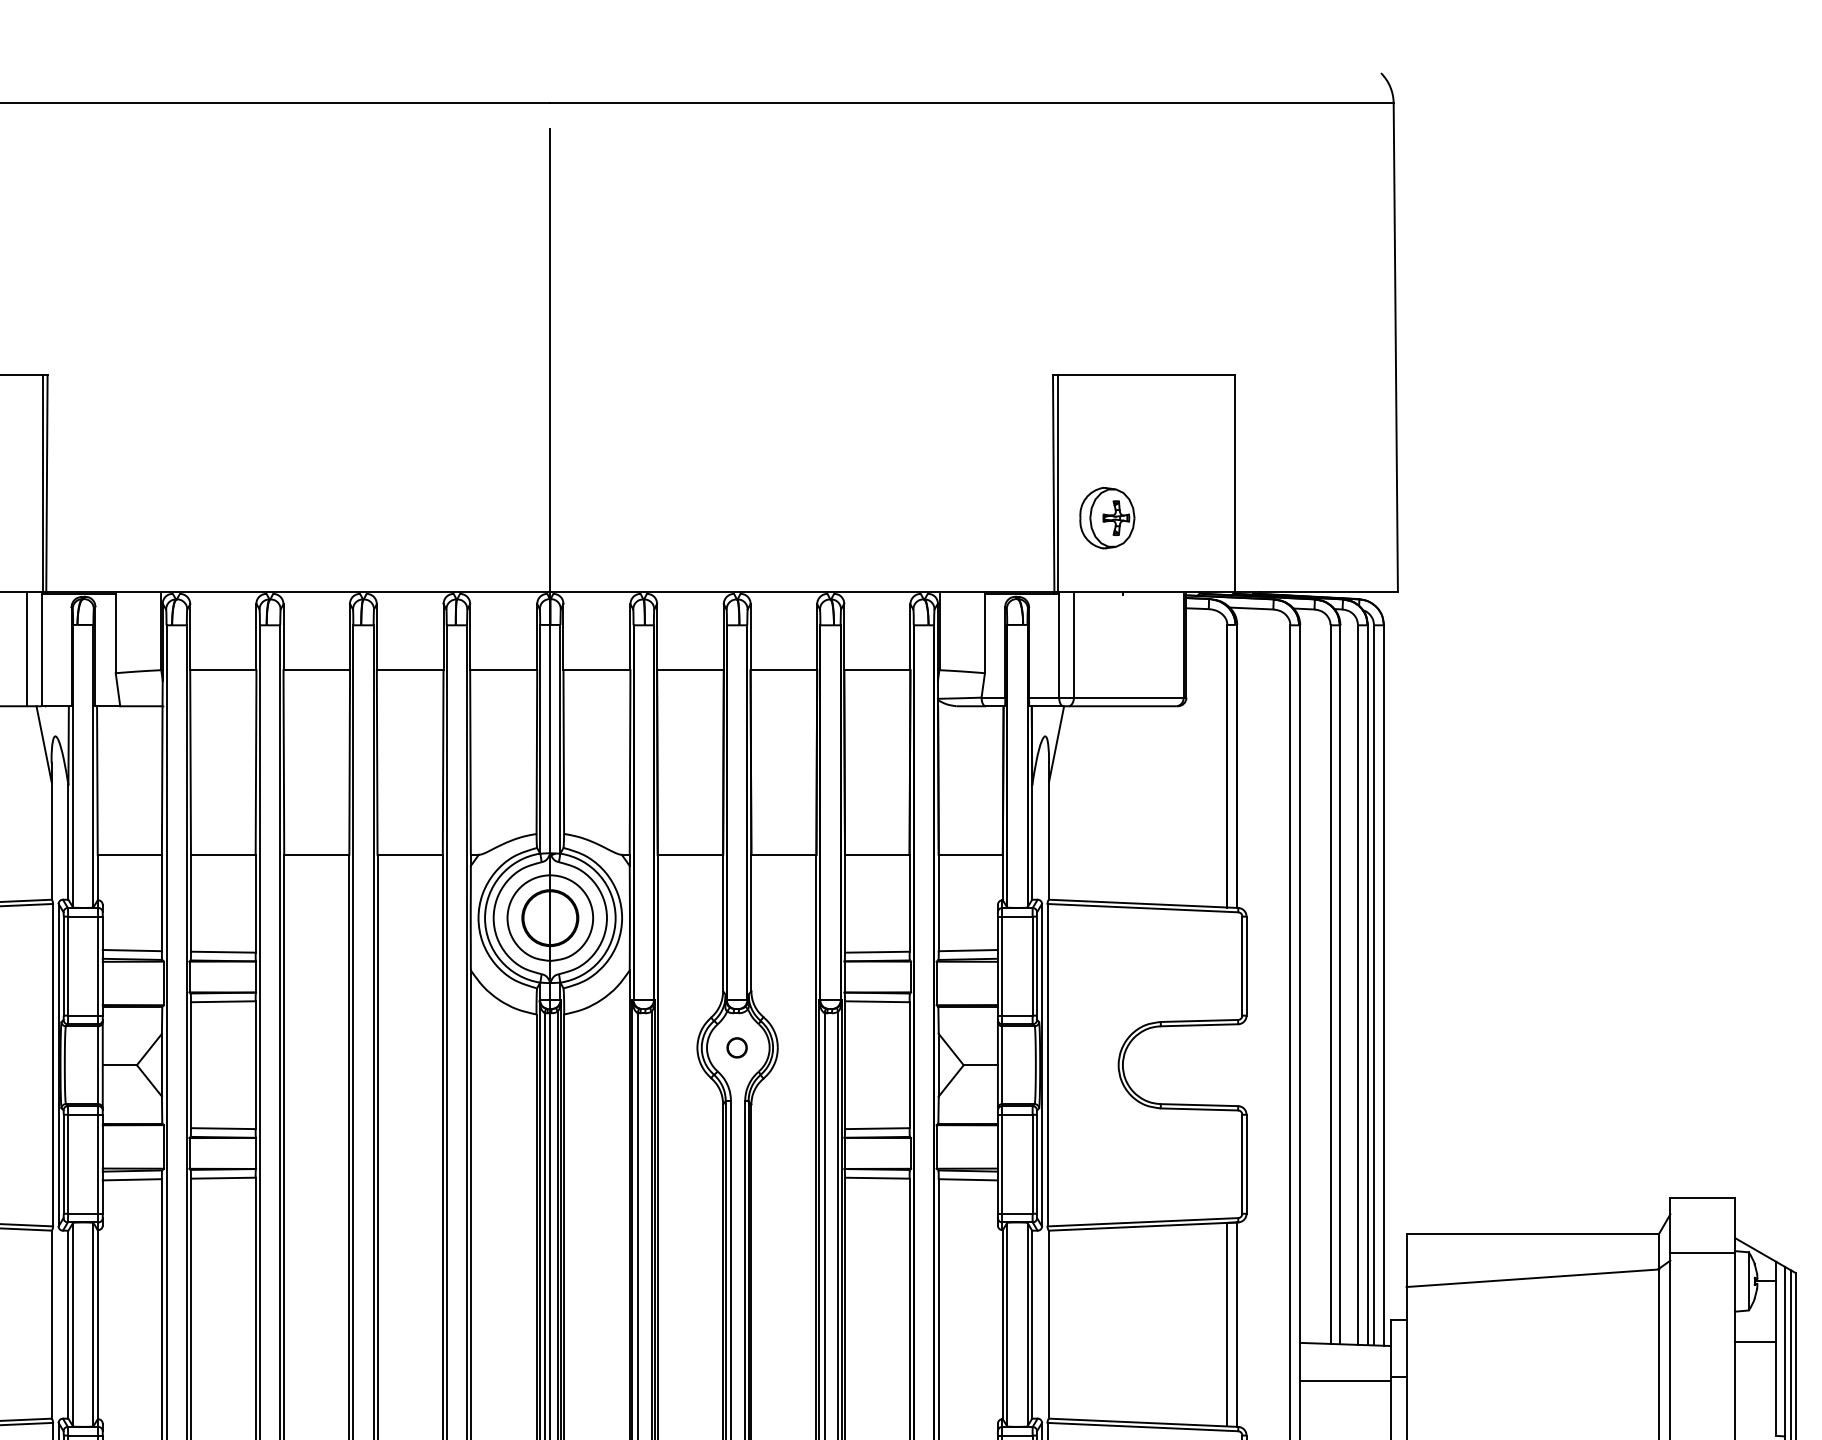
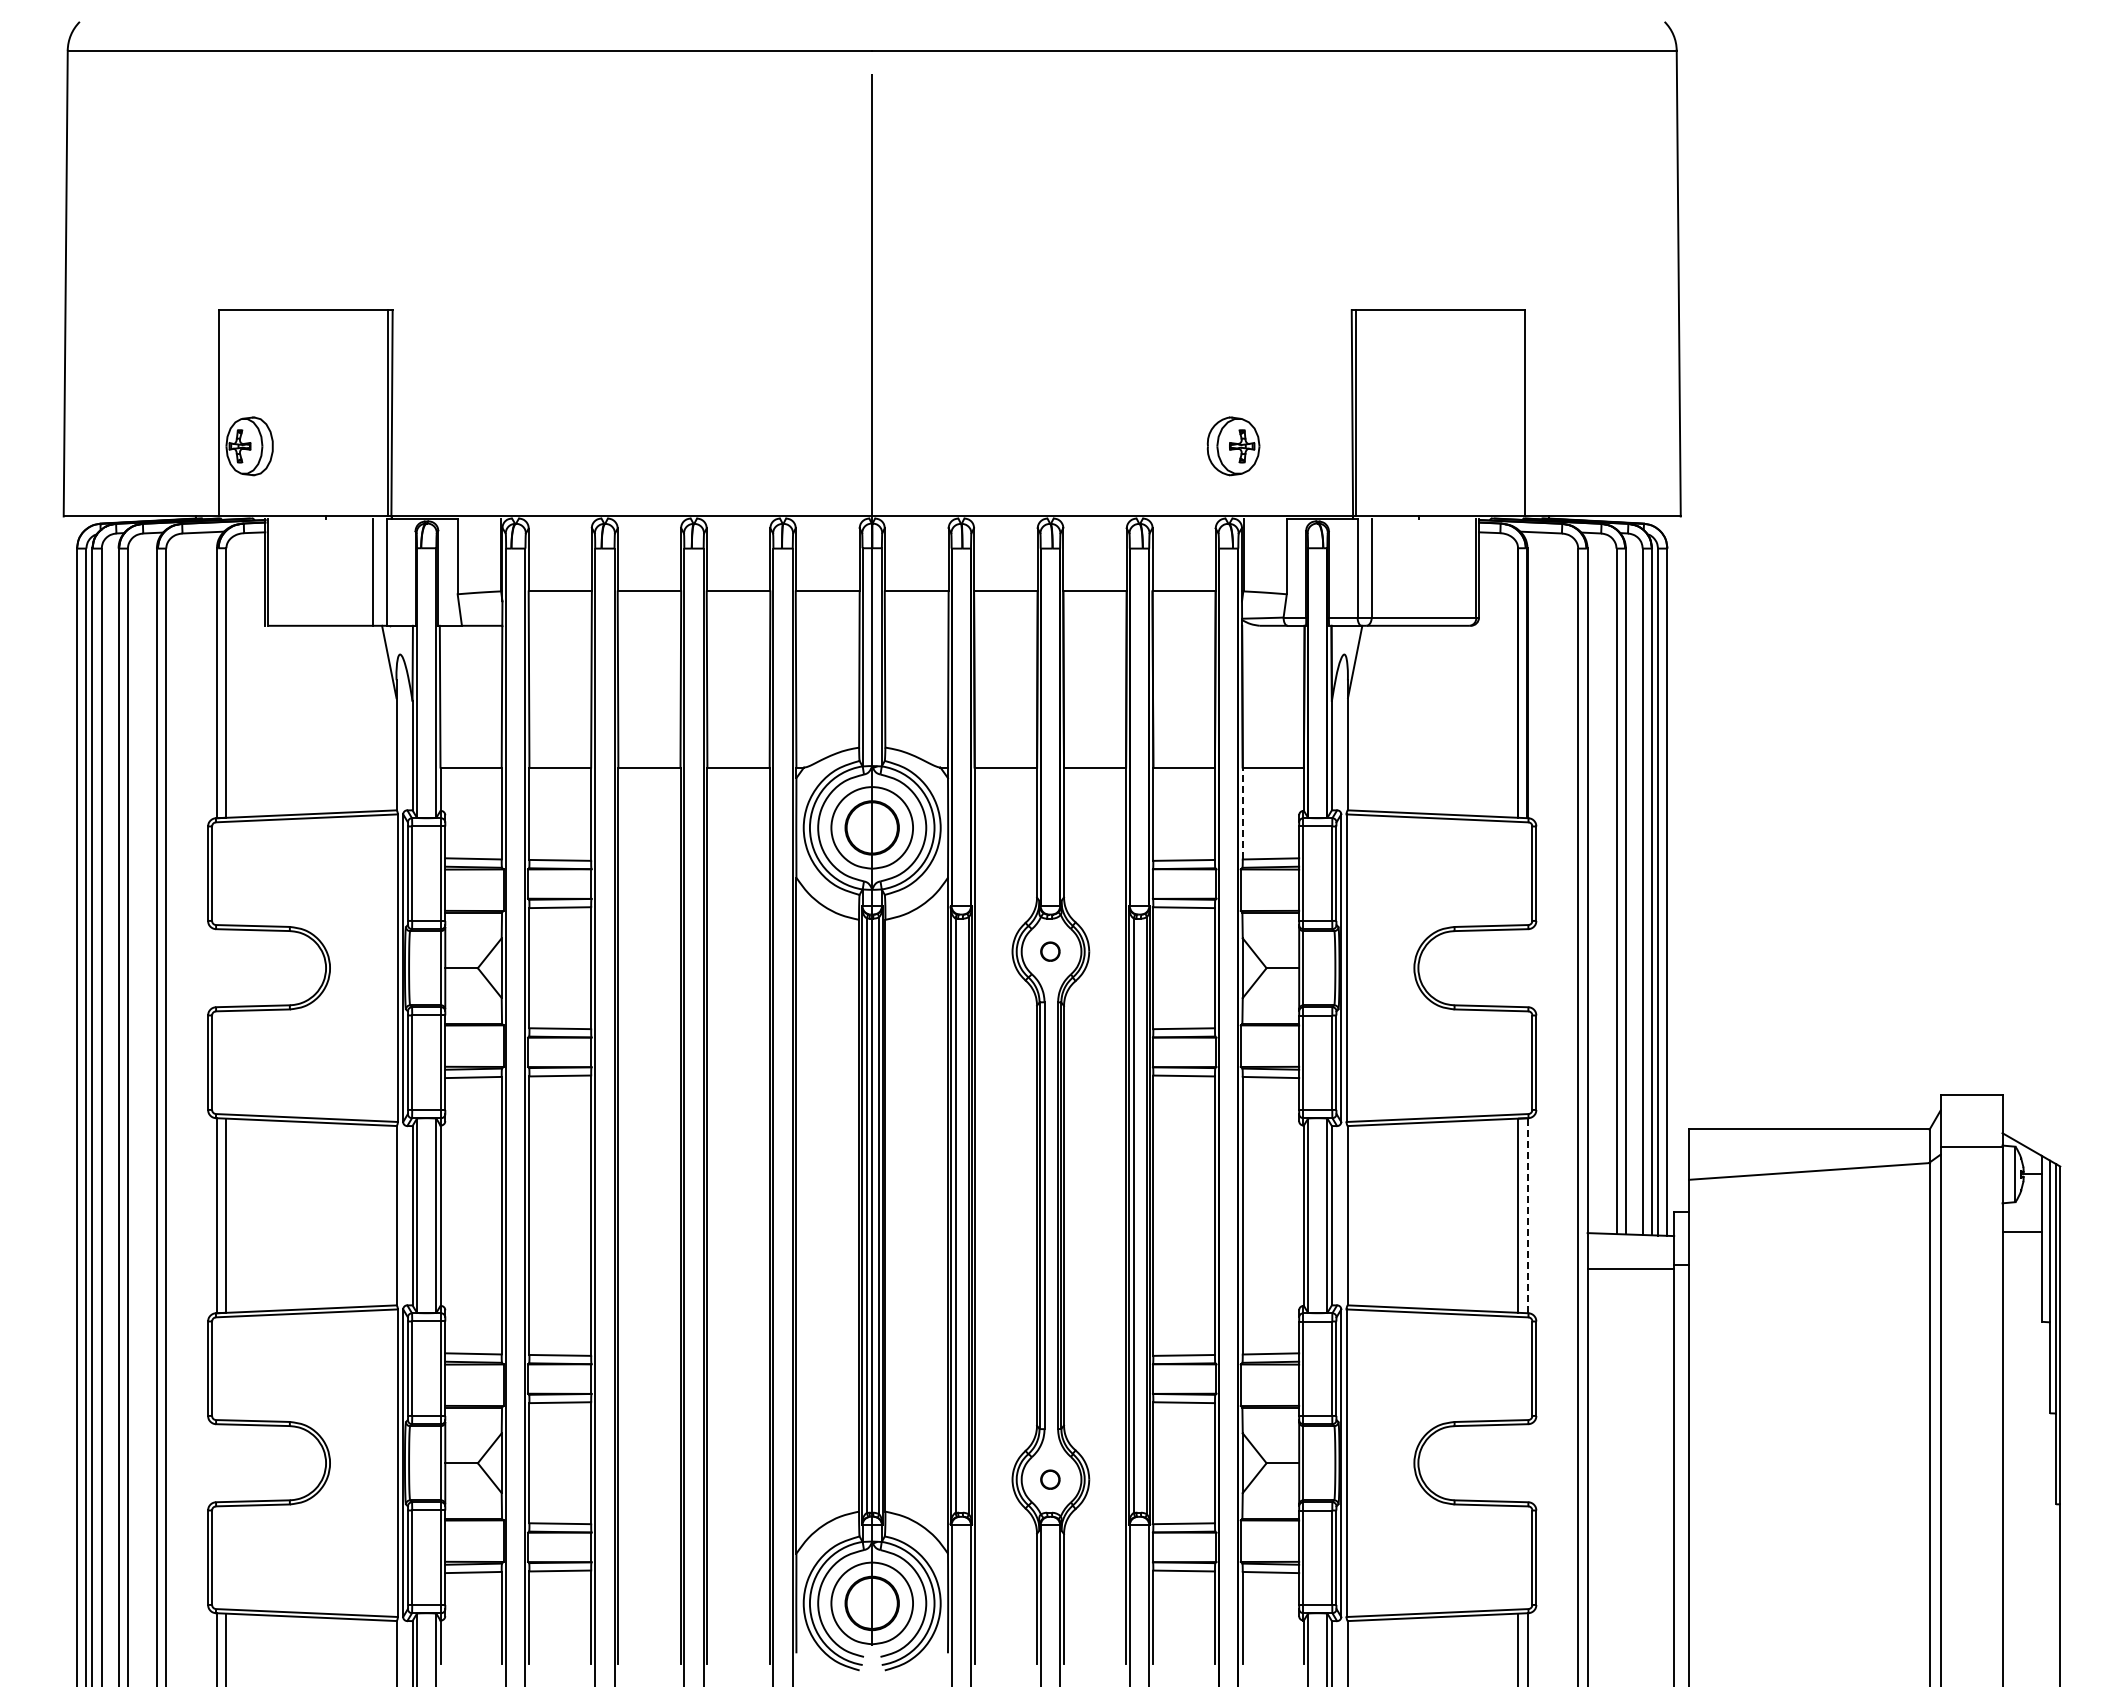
part: (1107, 518) -> (1233, 446), moved
line: (938, 903) -> (1242, 813), solid -> dashed
line: (1237, 1324) -> (1527, 1215), solid -> dashed

